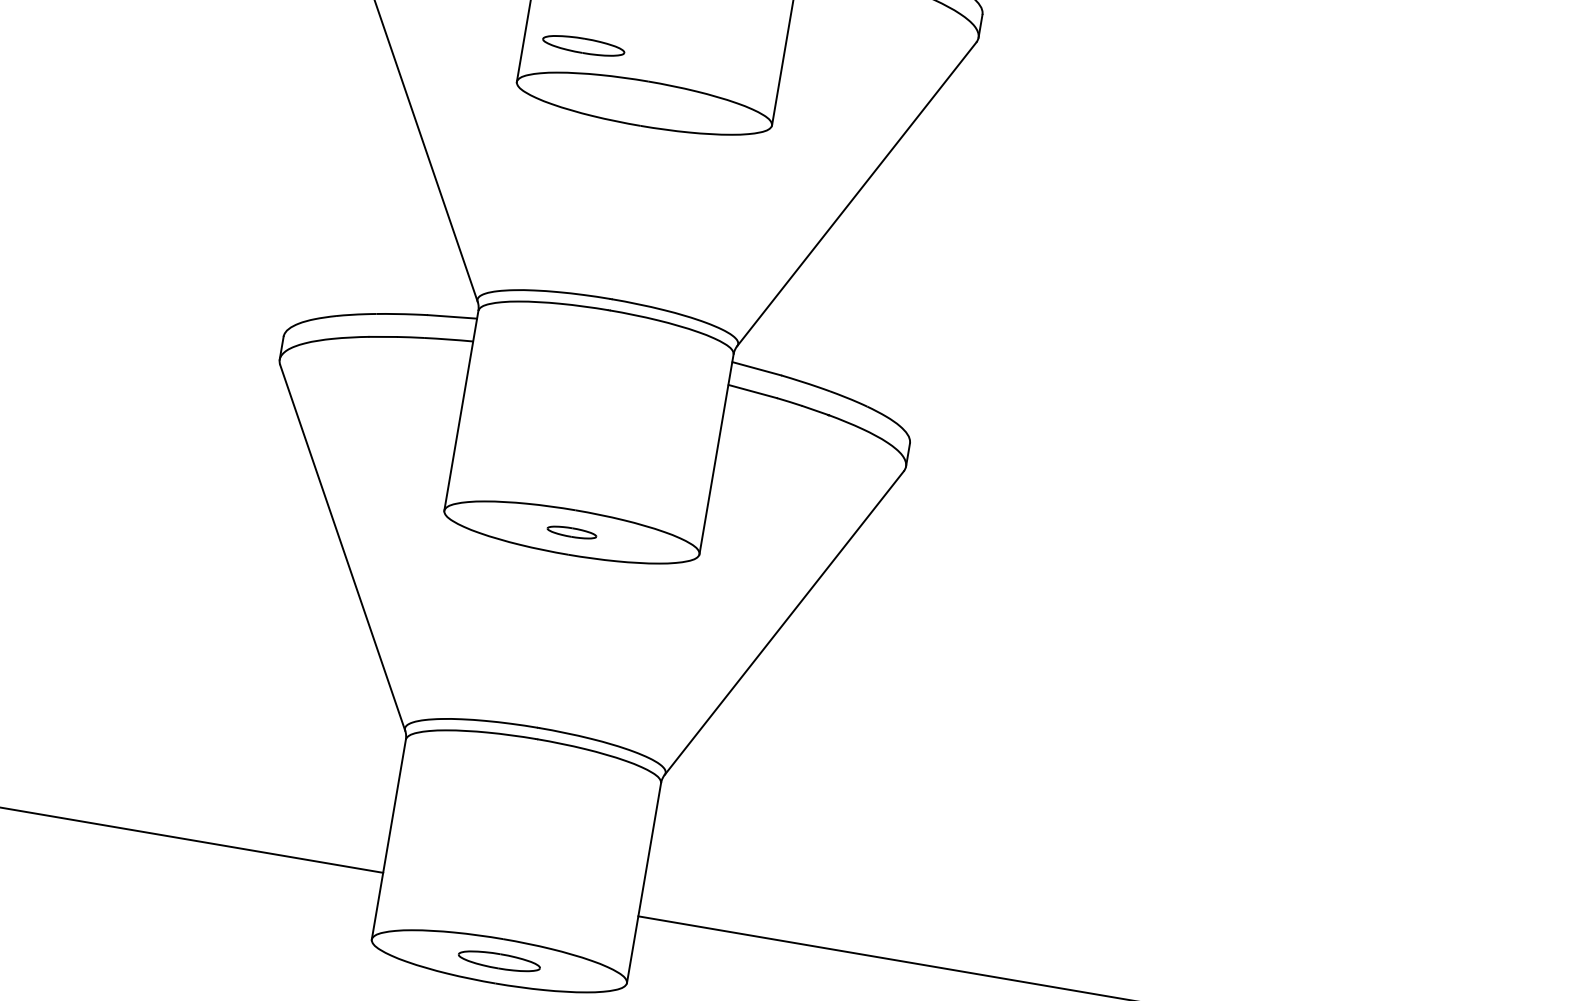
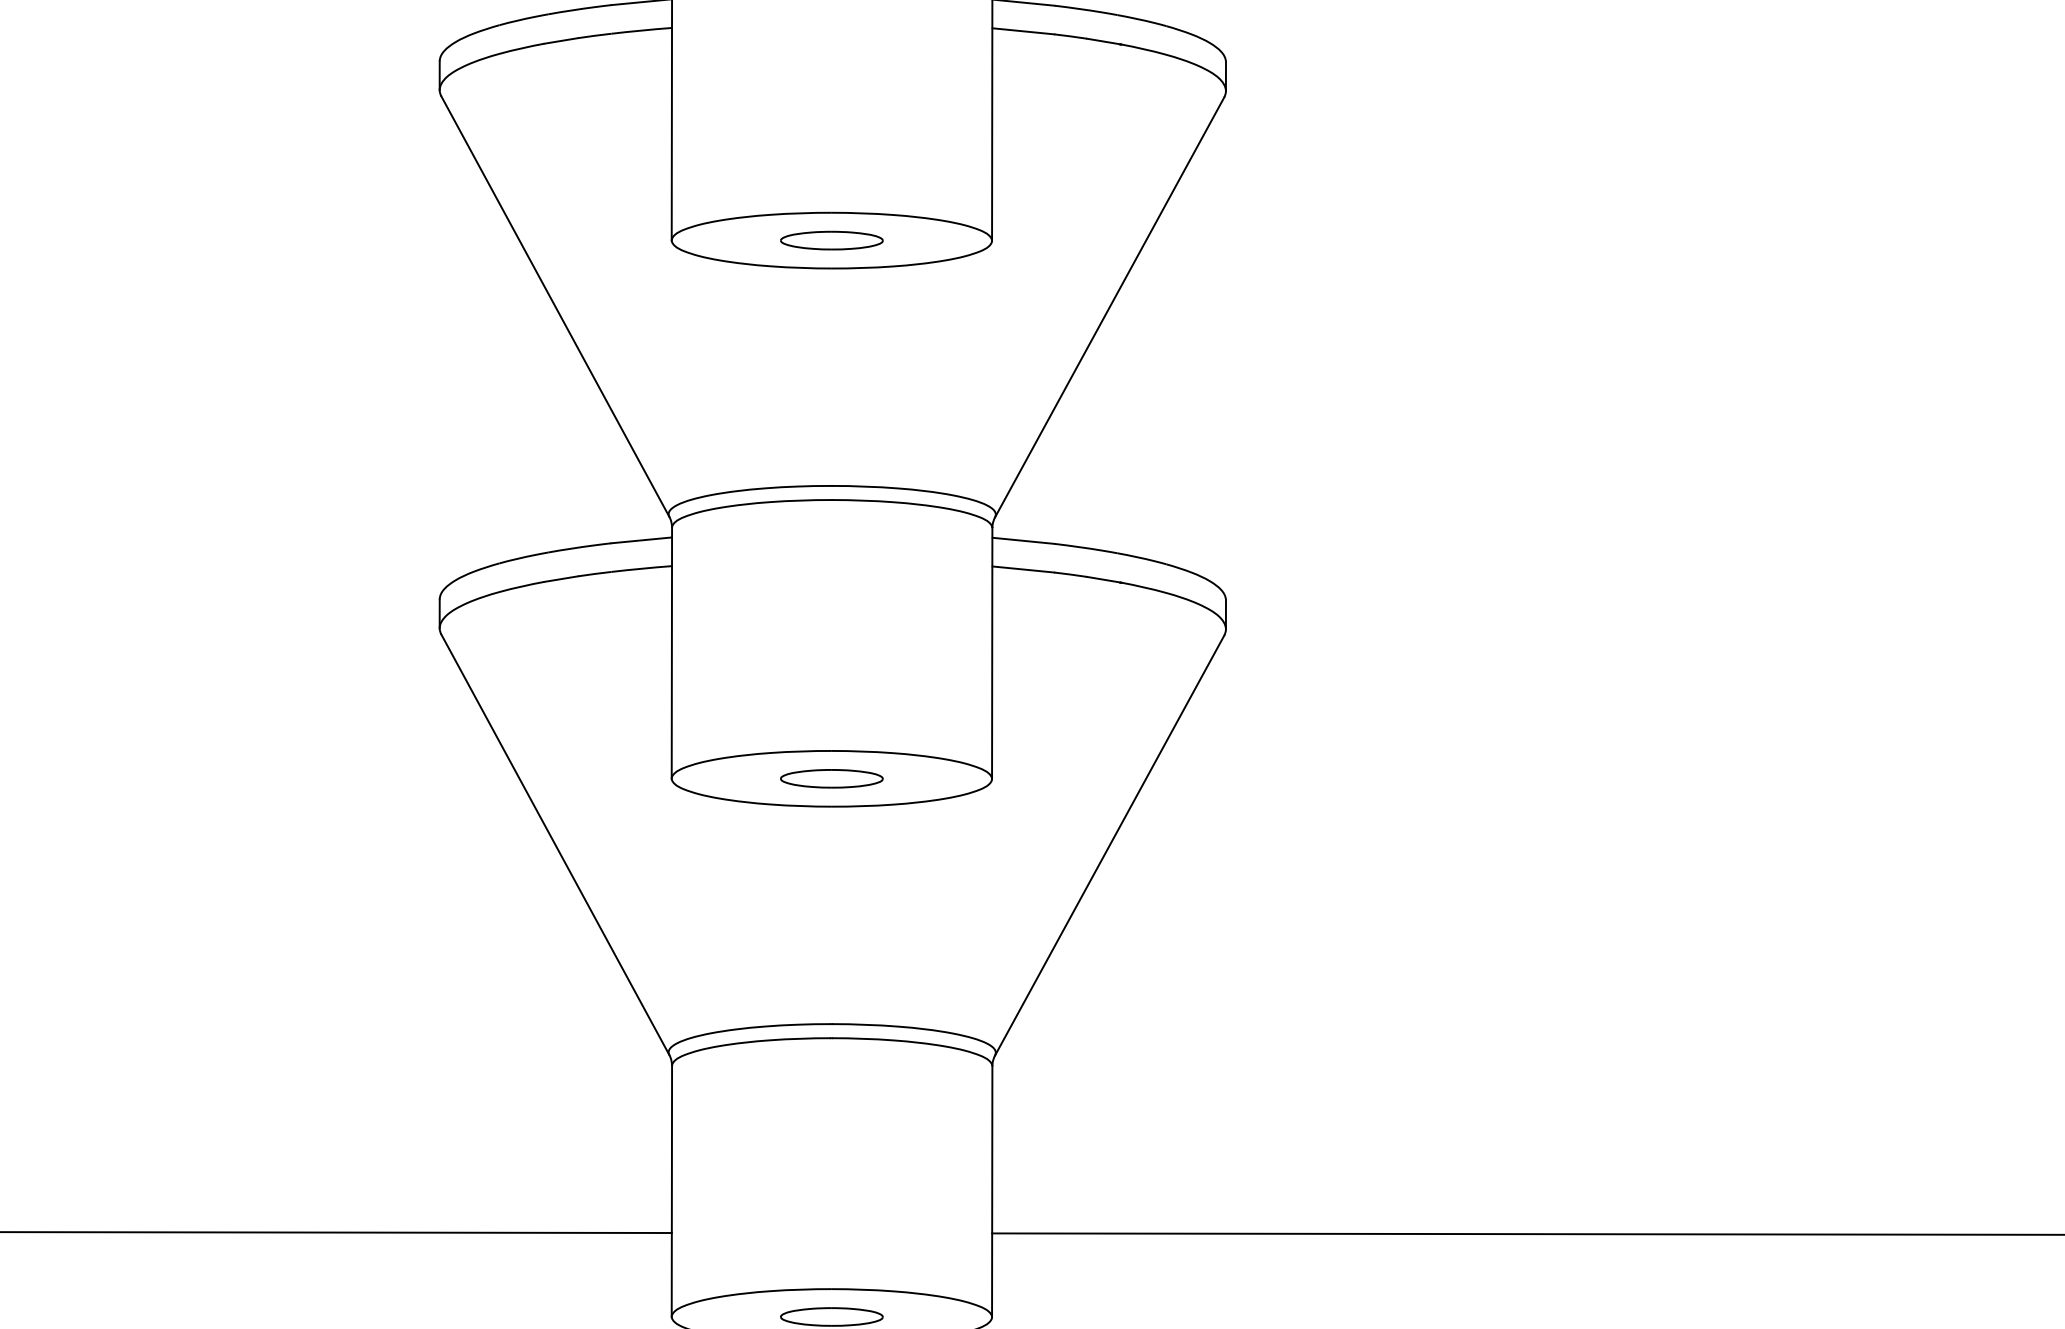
part: (583, 45) -> (831, 240), moved
part: (571, 532) -> (831, 778), size x1.67

